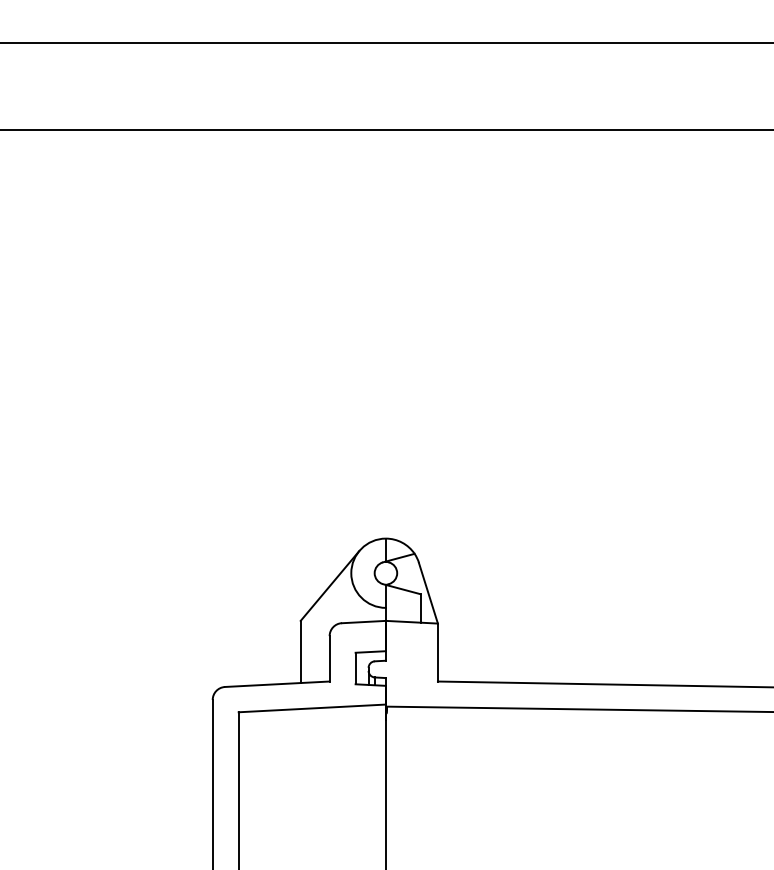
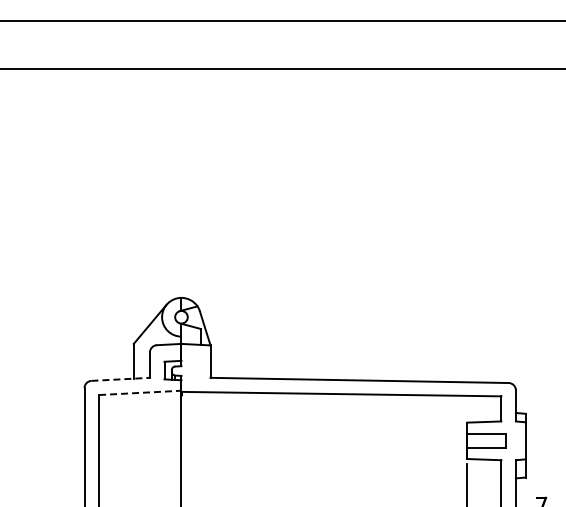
line: (278, 684) -> (121, 379), solid -> dashed
line: (312, 707) -> (140, 392), solid -> dashed

